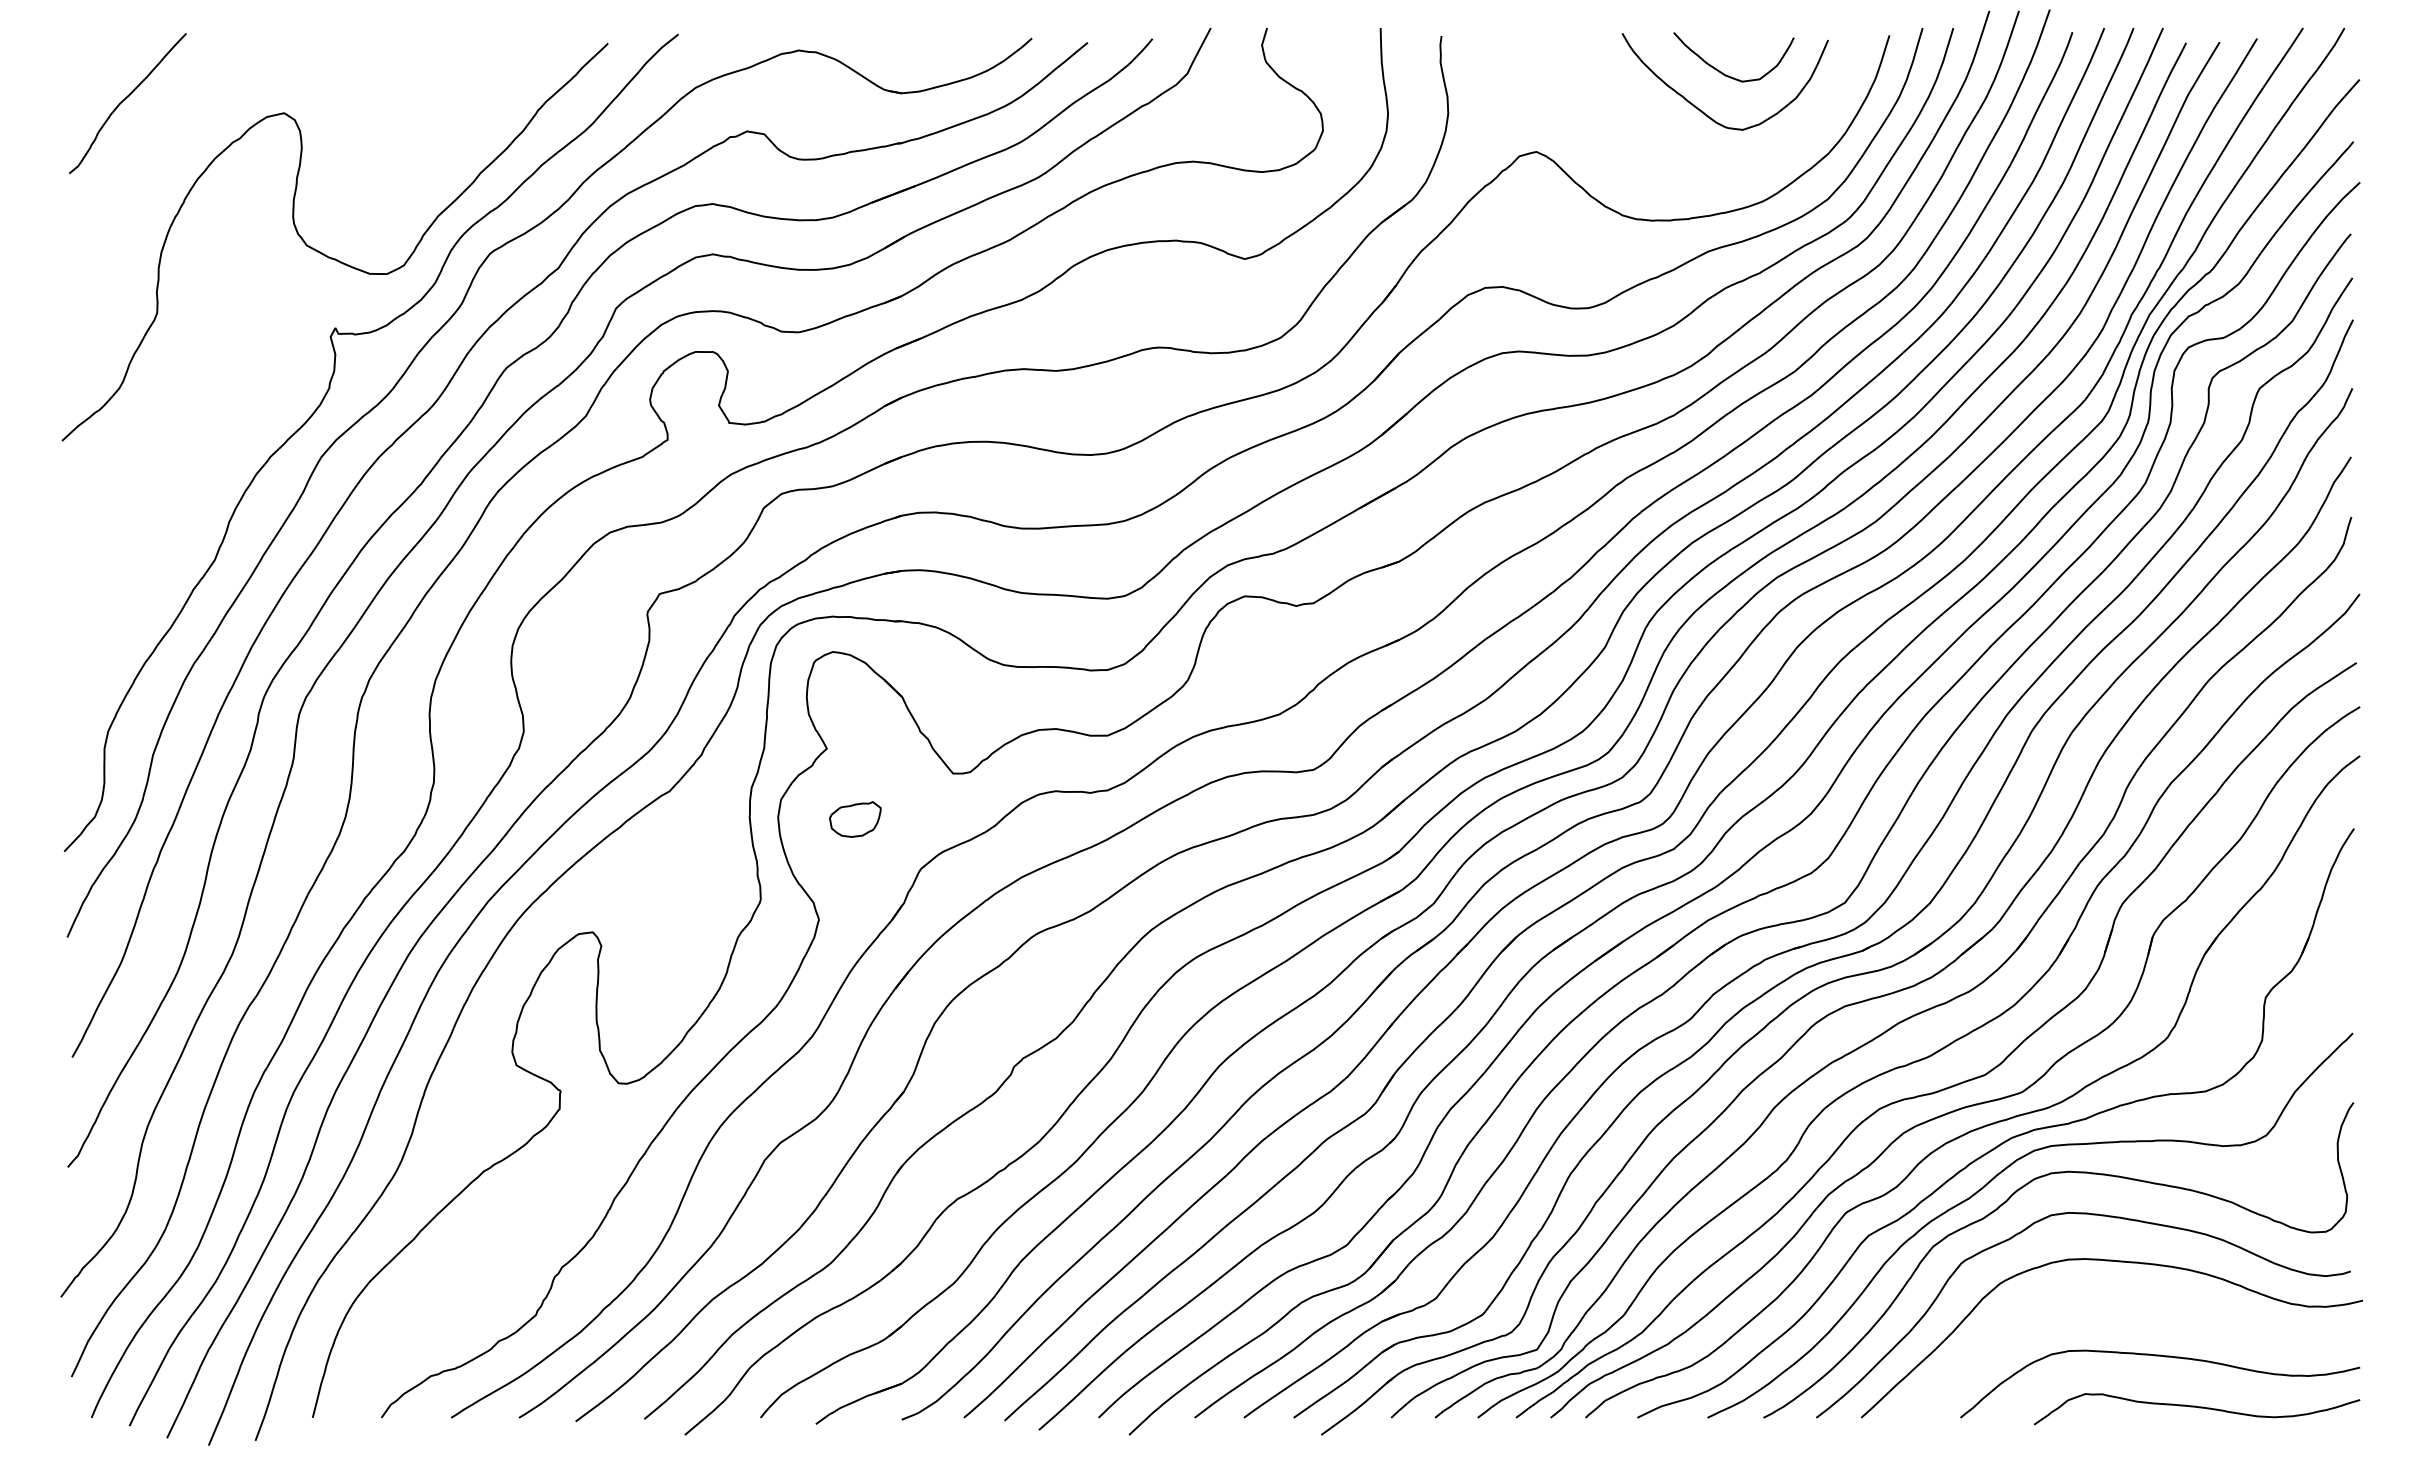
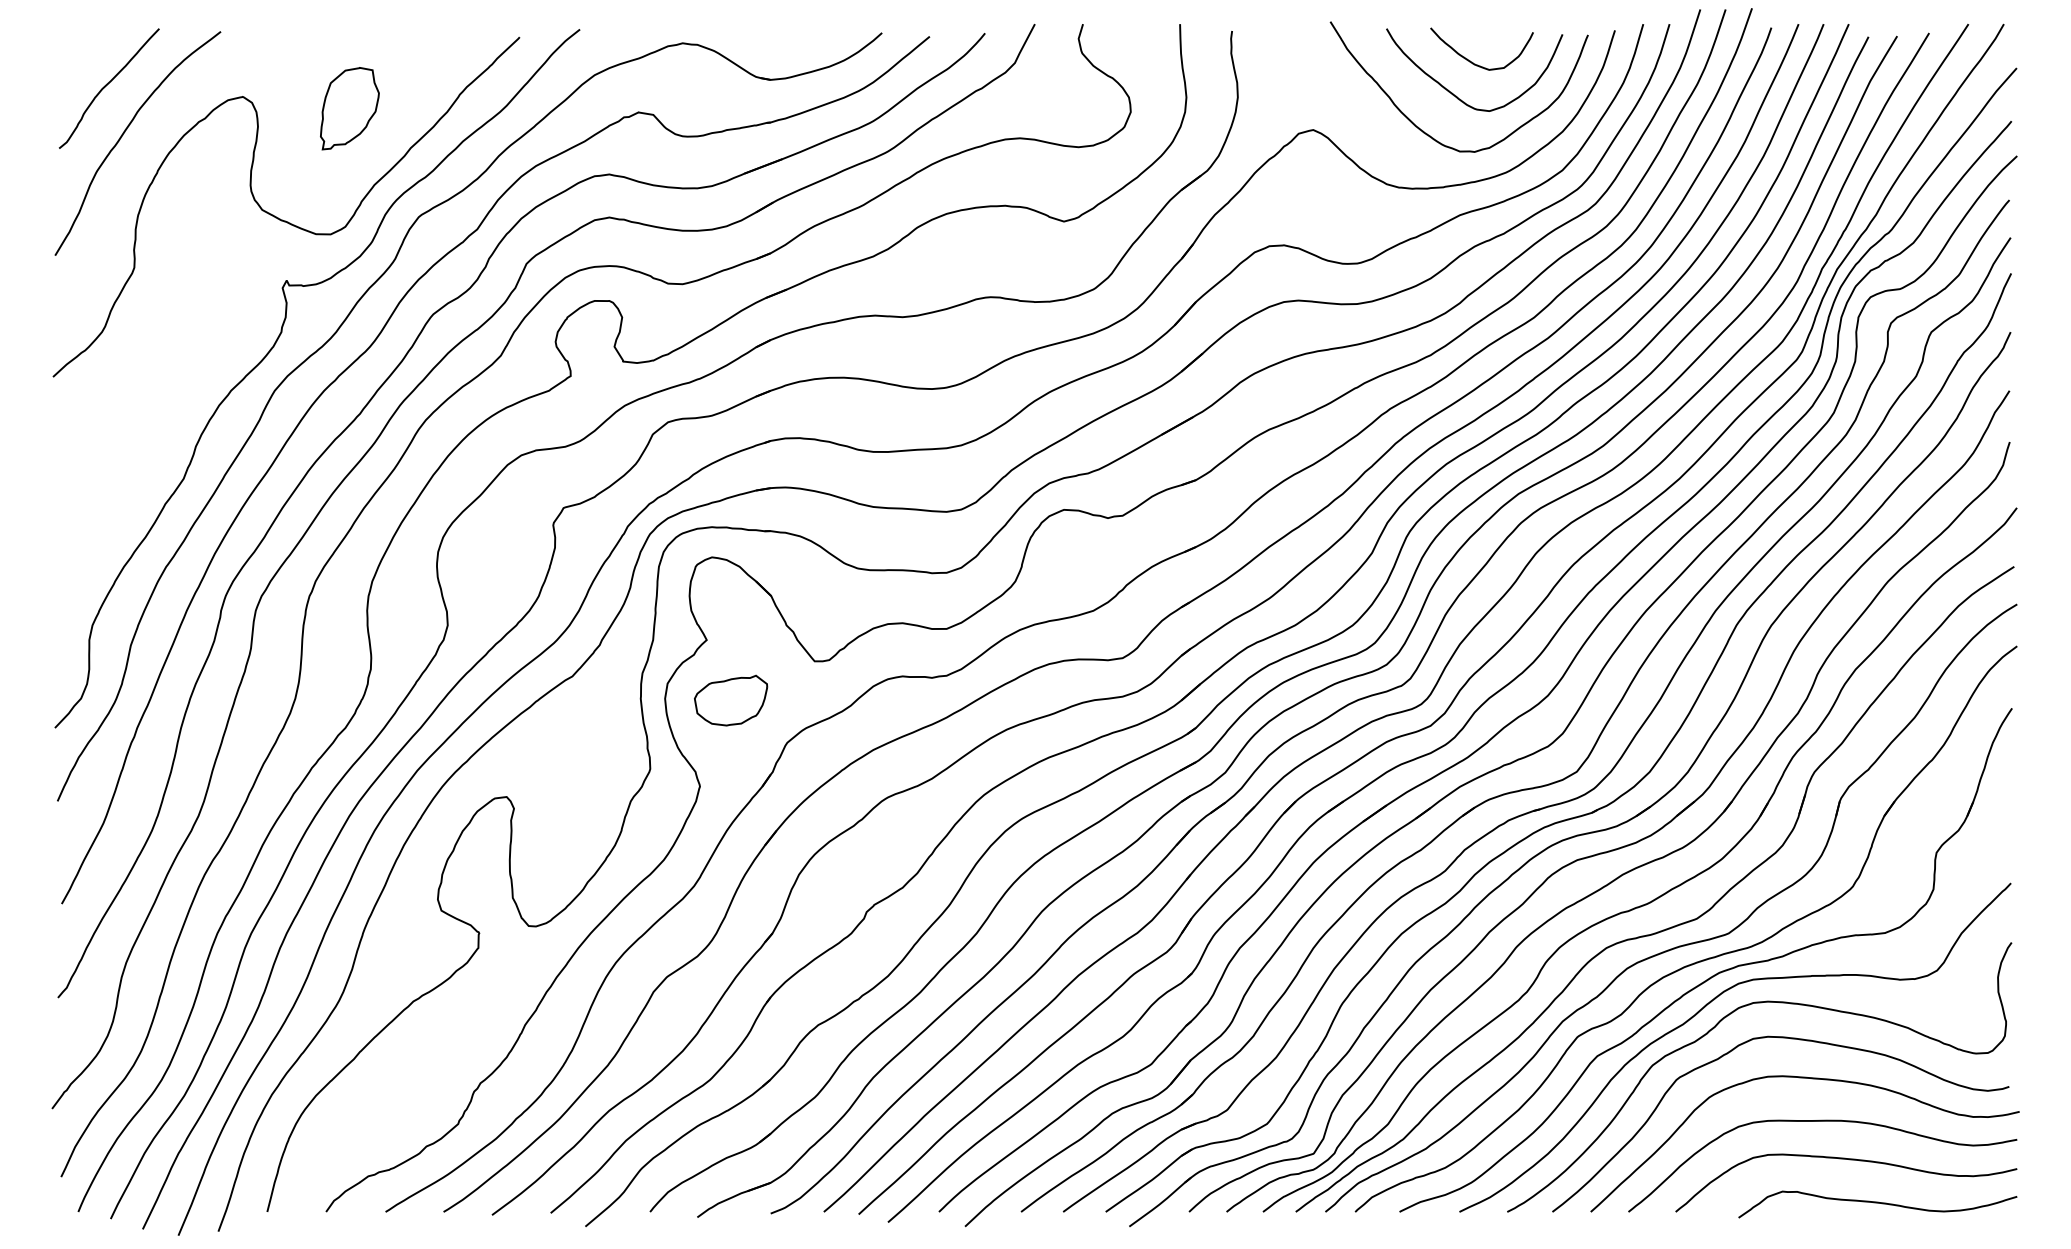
part: (409, 126) -> (350, 108), added
curve: (1666, 153) -> (1424, 131), added
curve: (145, 156) -> (124, 133), added
part: (855, 819) -> (731, 700), size x1.67
curve: (2131, 1312) -> (1821, 1121), added

